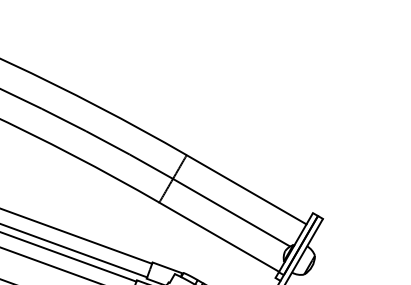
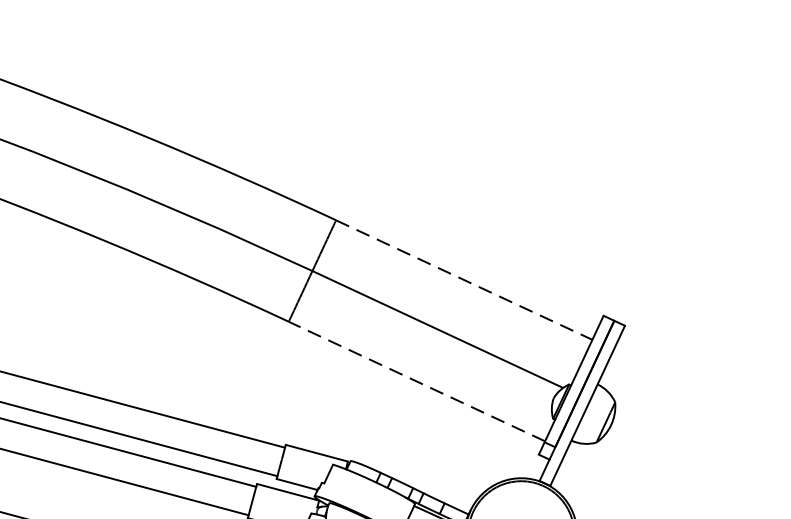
line: (247, 190) -> (466, 281), solid -> dashed
line: (218, 236) -> (415, 380), solid -> dashed

